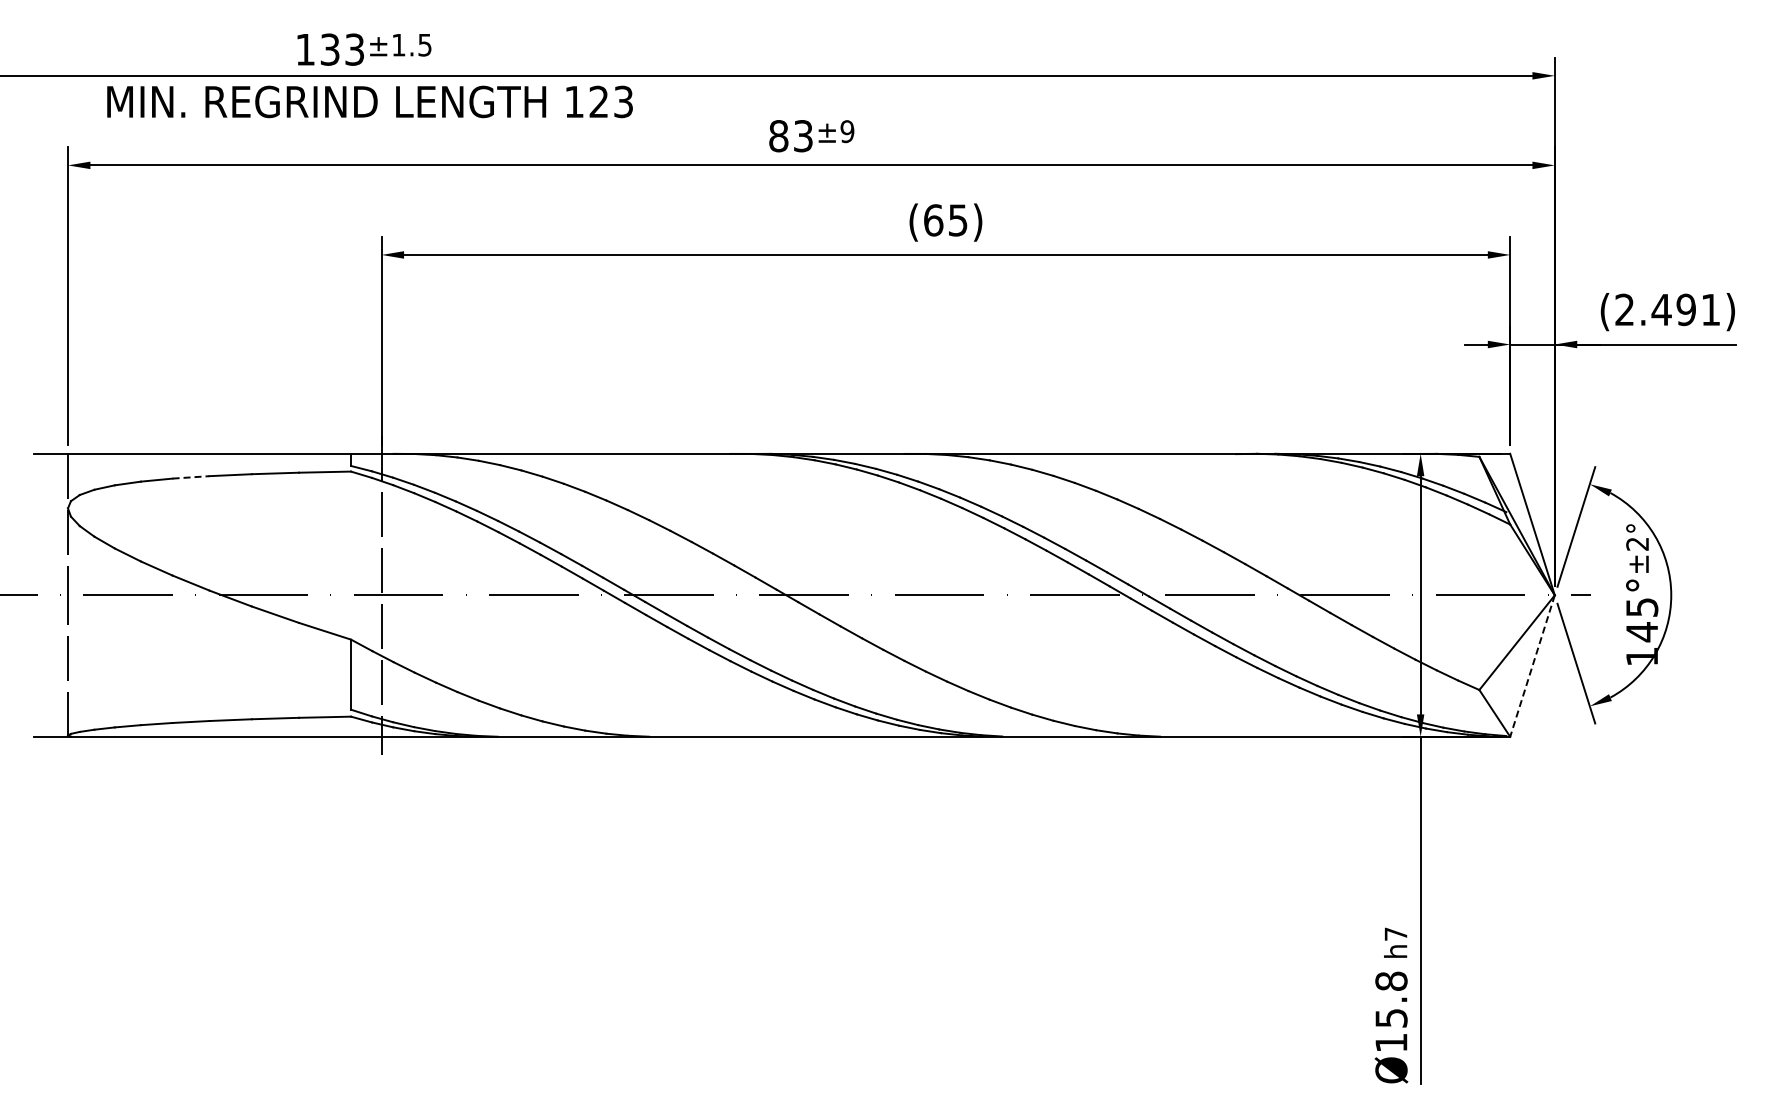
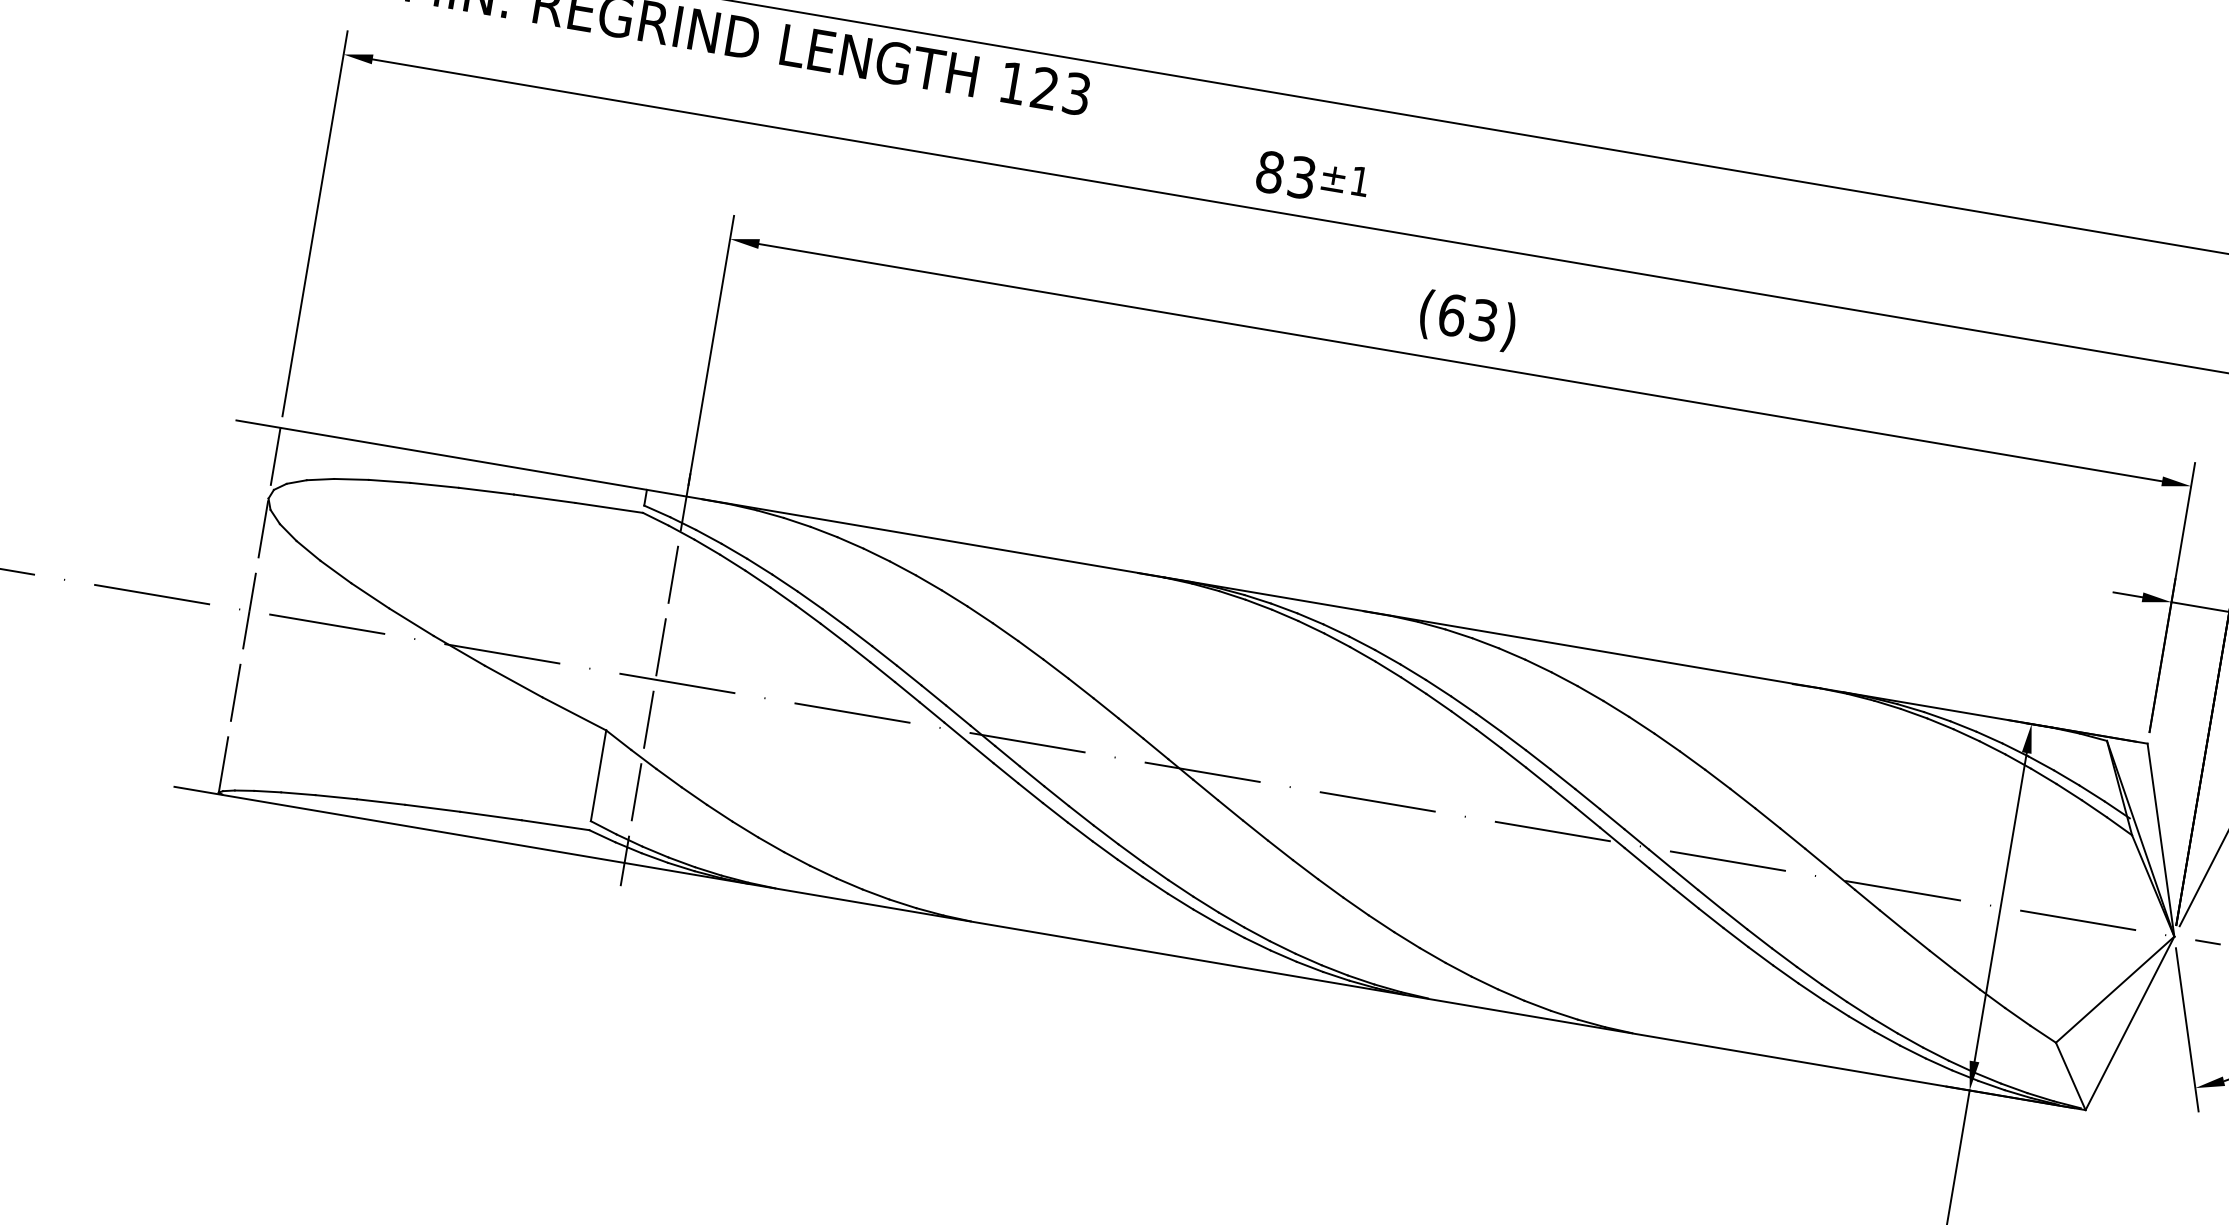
text: (847, 131) -> (1360, 181), ±9 -> ±1
text: (958, 219) -> (1484, 319), (65) -> (63)
line: (191, 477) -> (435, 485), dashed -> solid
line: (1532, 666) -> (2129, 1023), dashed -> solid

